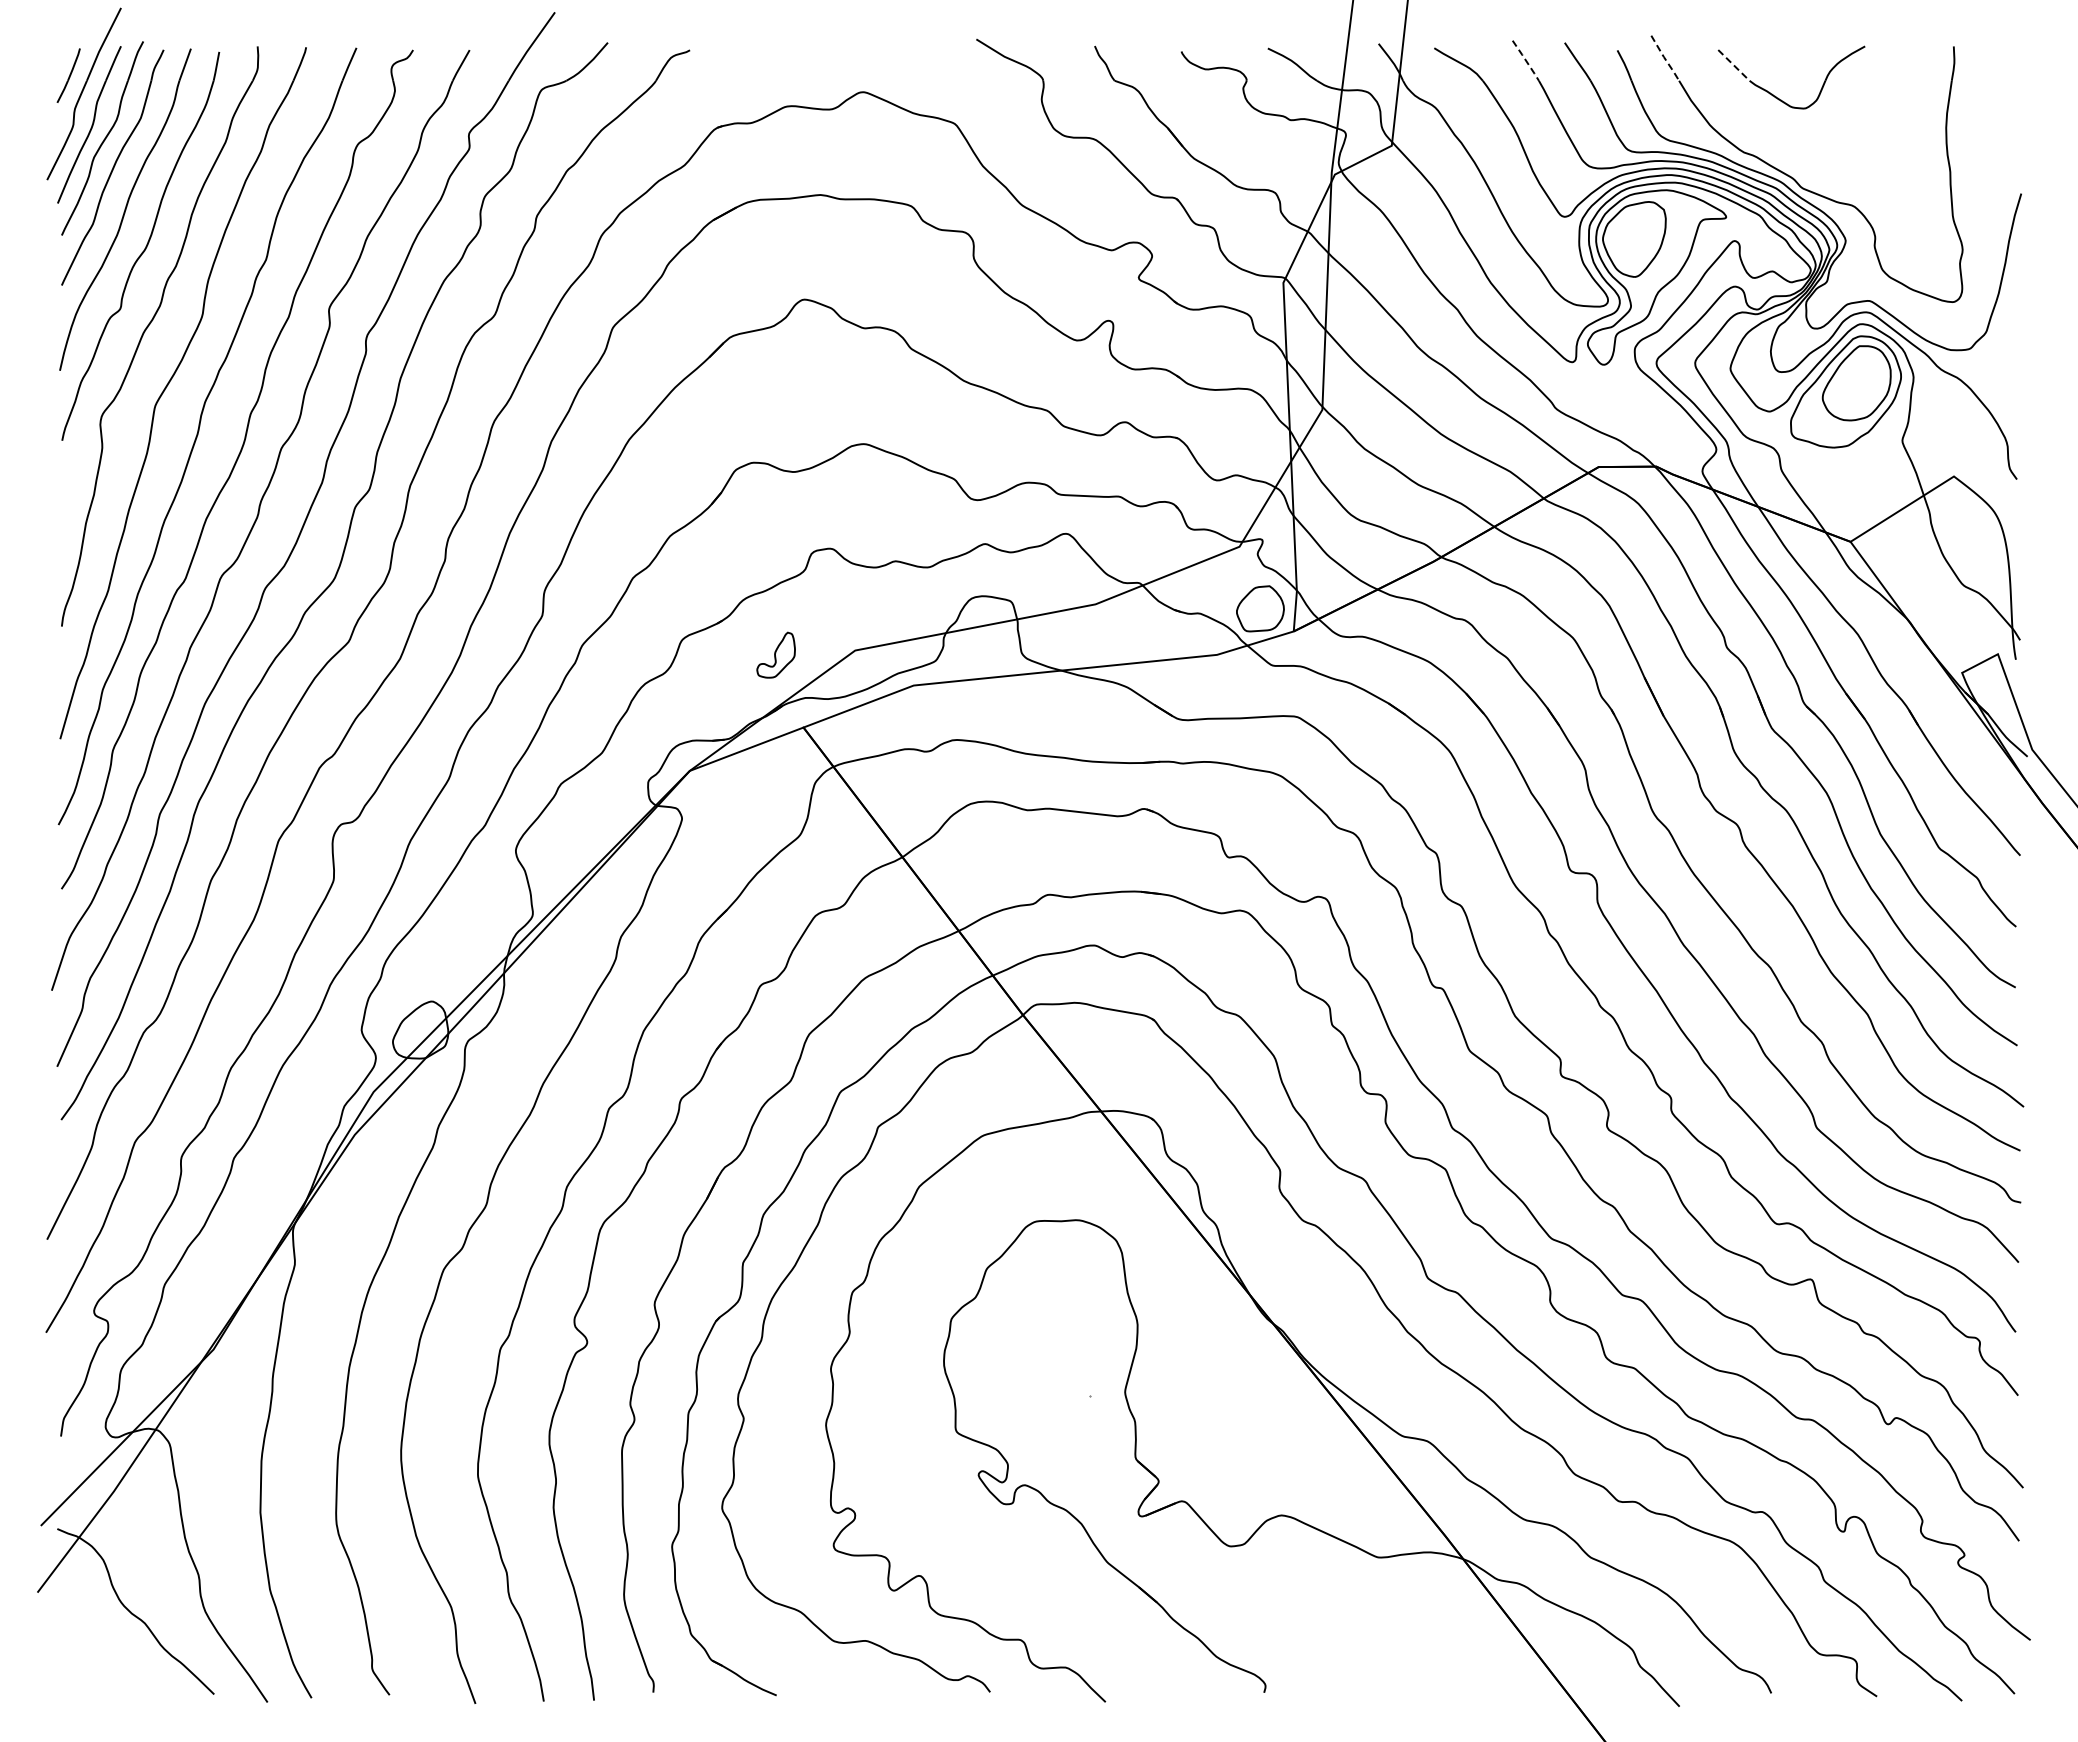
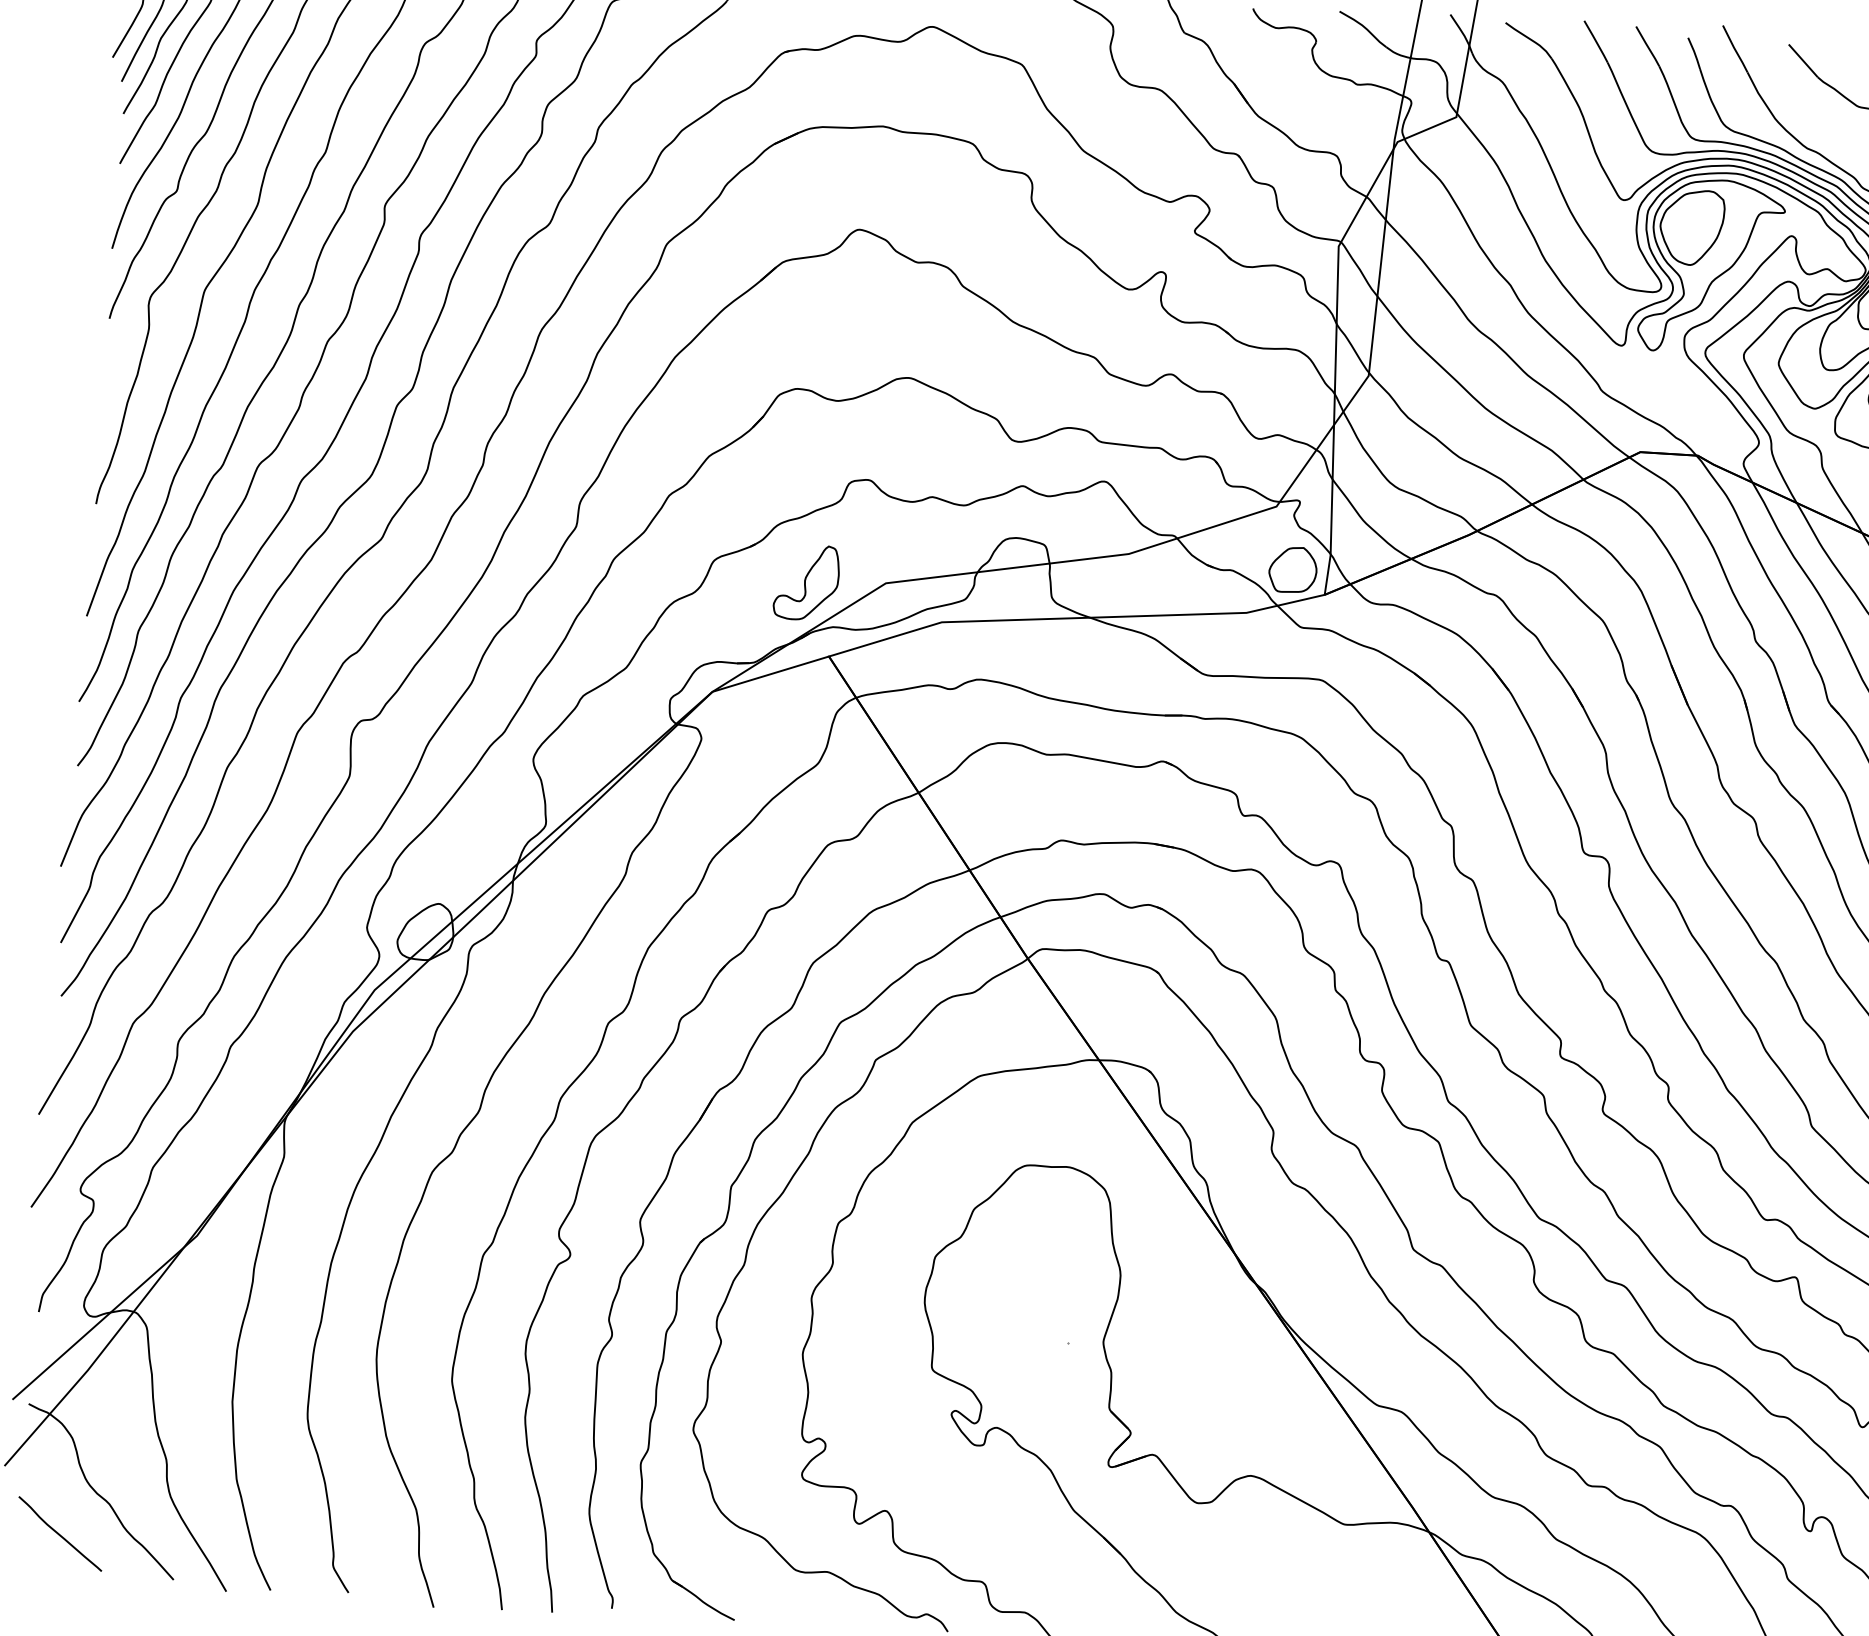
line: (1665, 58) -> (1735, 49), dashed -> solid
line: (1526, 60) -> (1596, 41), dashed -> solid
line: (1733, 65) -> (1802, 60), dashed -> solid
part: (775, 654) -> (806, 581), size x1.67
curve: (97, 1656) -> (59, 1533), added

